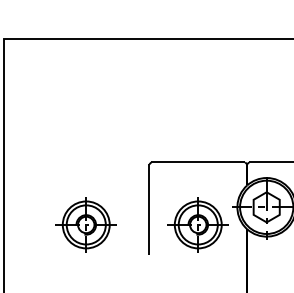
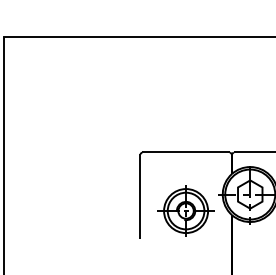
part: (85, 224) -> (80, 210), removed

